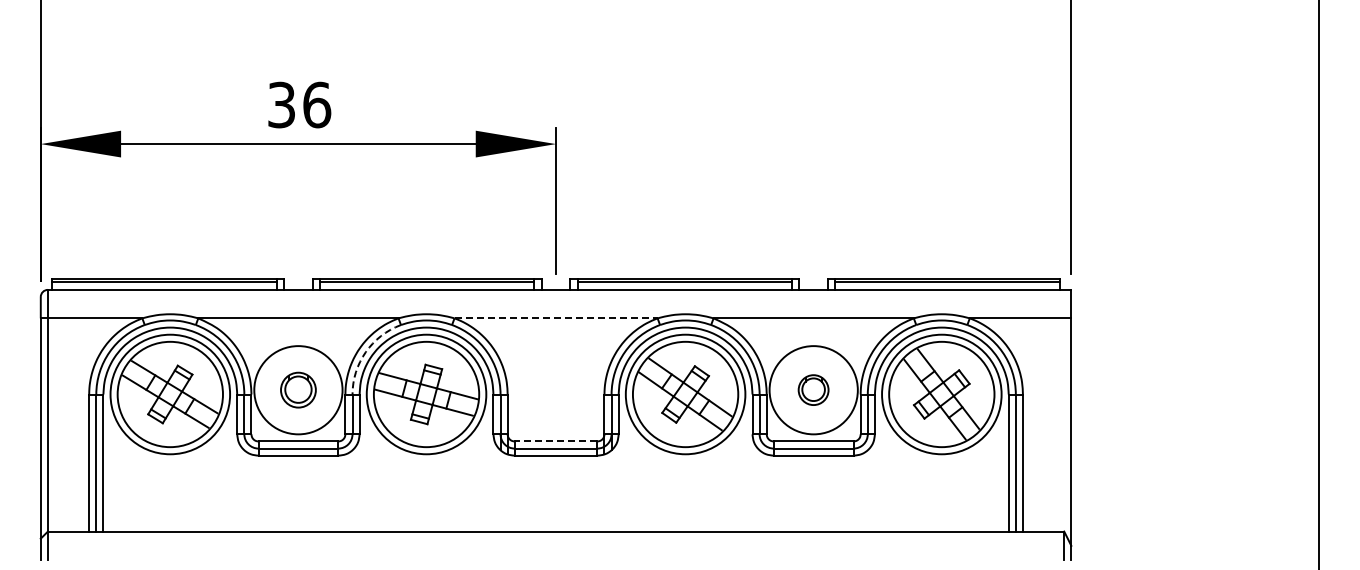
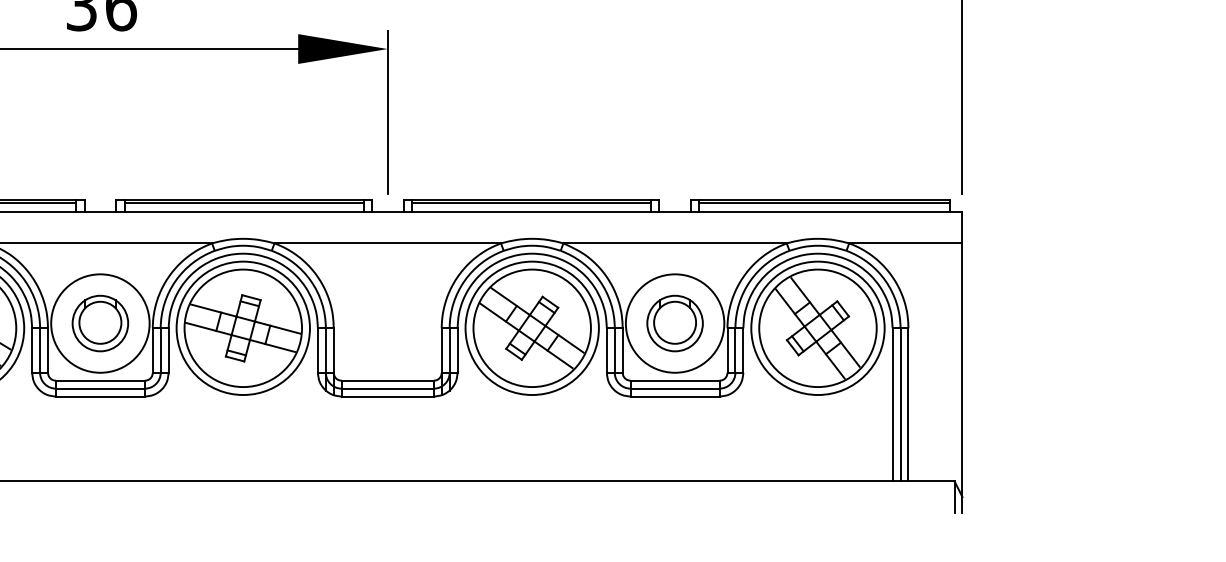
line: (556, 318) -> (388, 243), dashed -> solid
arc: (365, 352) -> (175, 281), dashed -> solid
part: (298, 389) -> (100, 322), size x1.43
part: (813, 389) -> (674, 322), size x1.67
line: (555, 441) -> (387, 380), dashed -> solid

